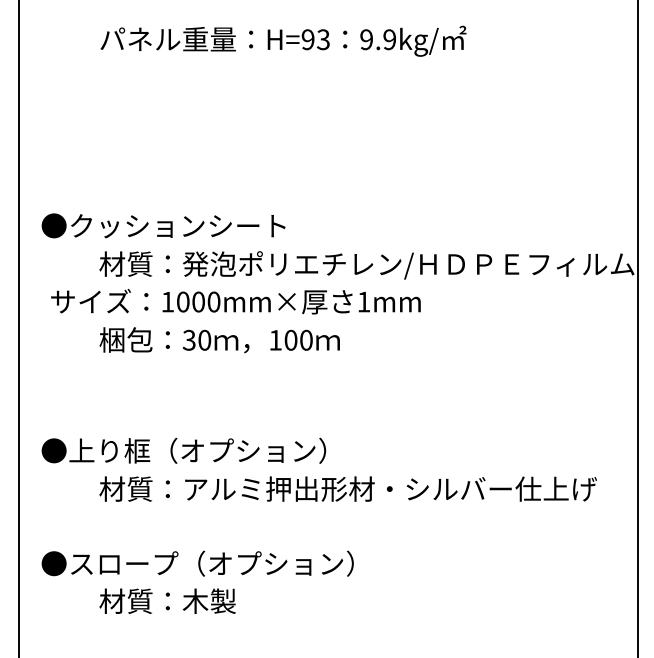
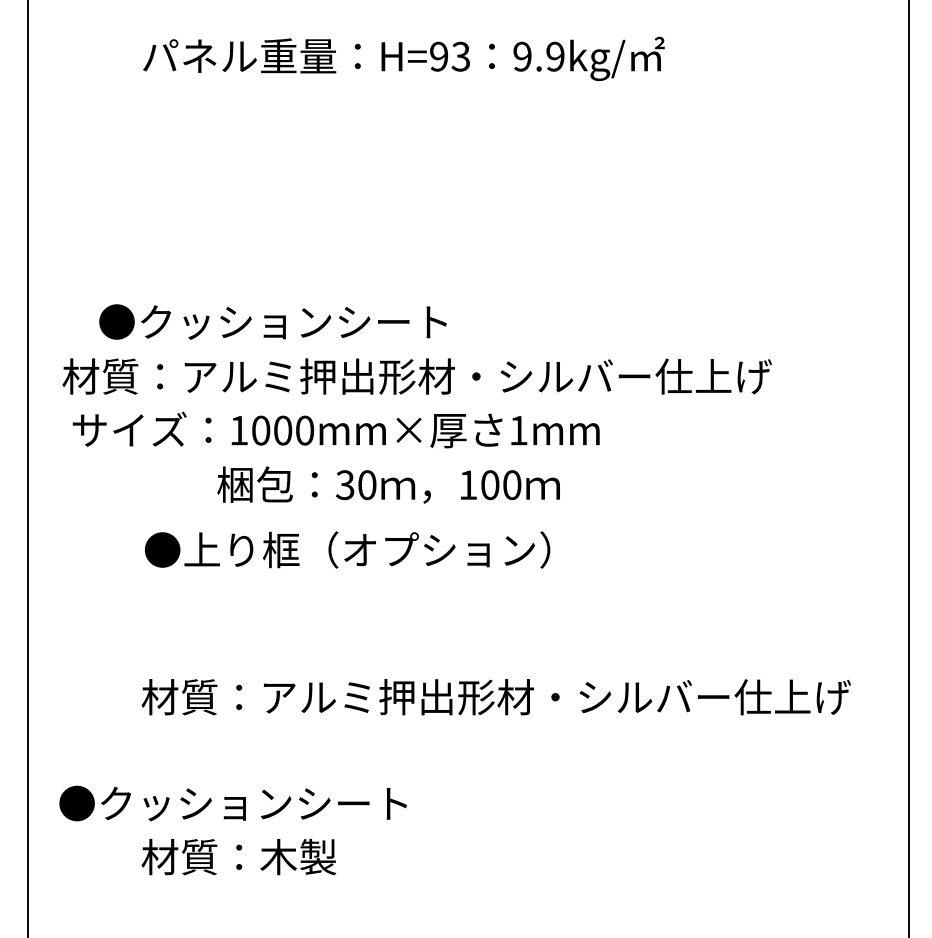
text: (163, 225) -> (272, 321), moved
text: (339, 265) -> (483, 378), 材質：発泡ポリエチレン/ＨＤＰＥフィルム -> 材質：アルミ押出形材・シルバー仕上げ
text: (219, 340) -> (388, 485), moved
text: (183, 450) -> (346, 549), moved
text: (212, 563) -> (302, 803), ●スロープ（オプション） -> ●クッションシート

